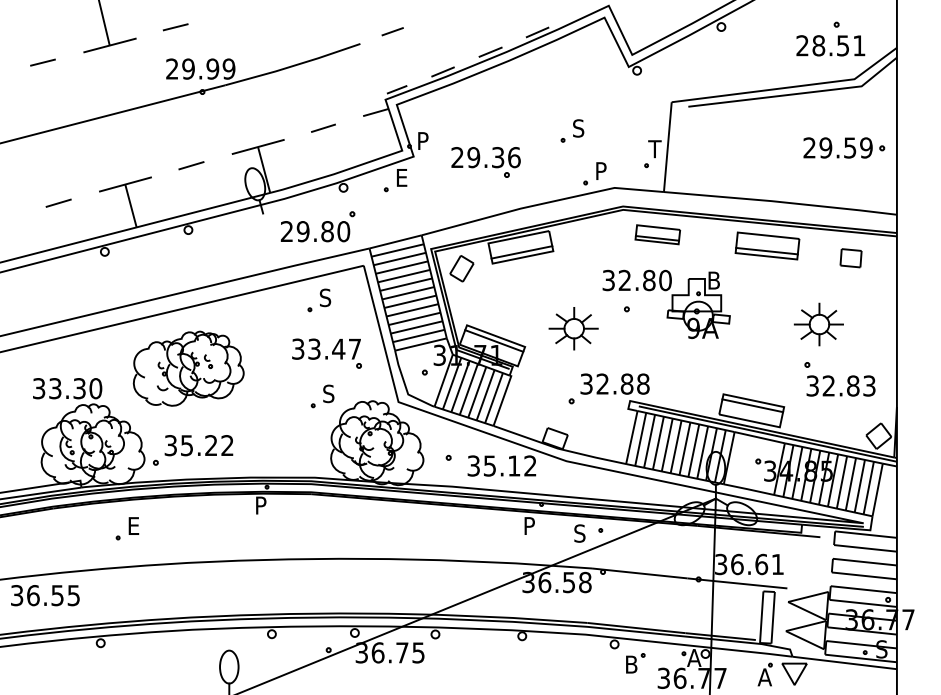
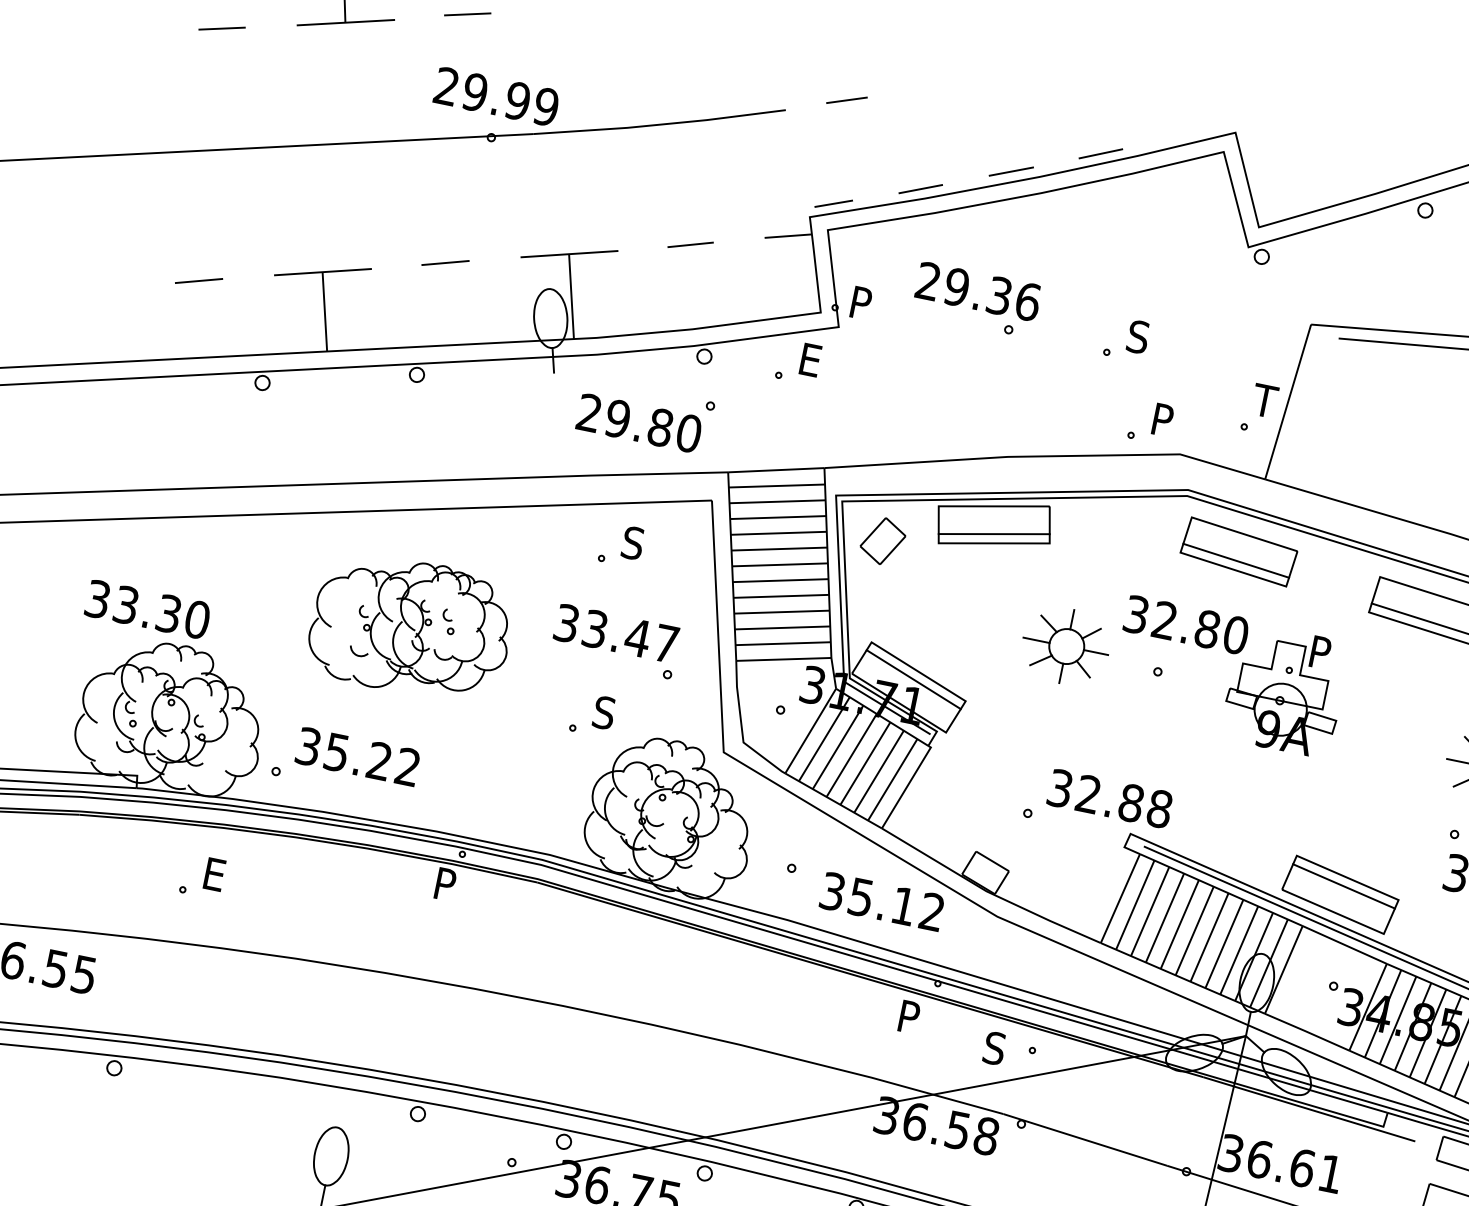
part: (485, 162) -> (975, 300), moved
part: (657, 234) -> (1238, 551), size x1.43
text: (714, 280) -> (1322, 652), B -> P
part: (573, 328) -> (1065, 645), moved
part: (188, 368) -> (411, 626), moved

